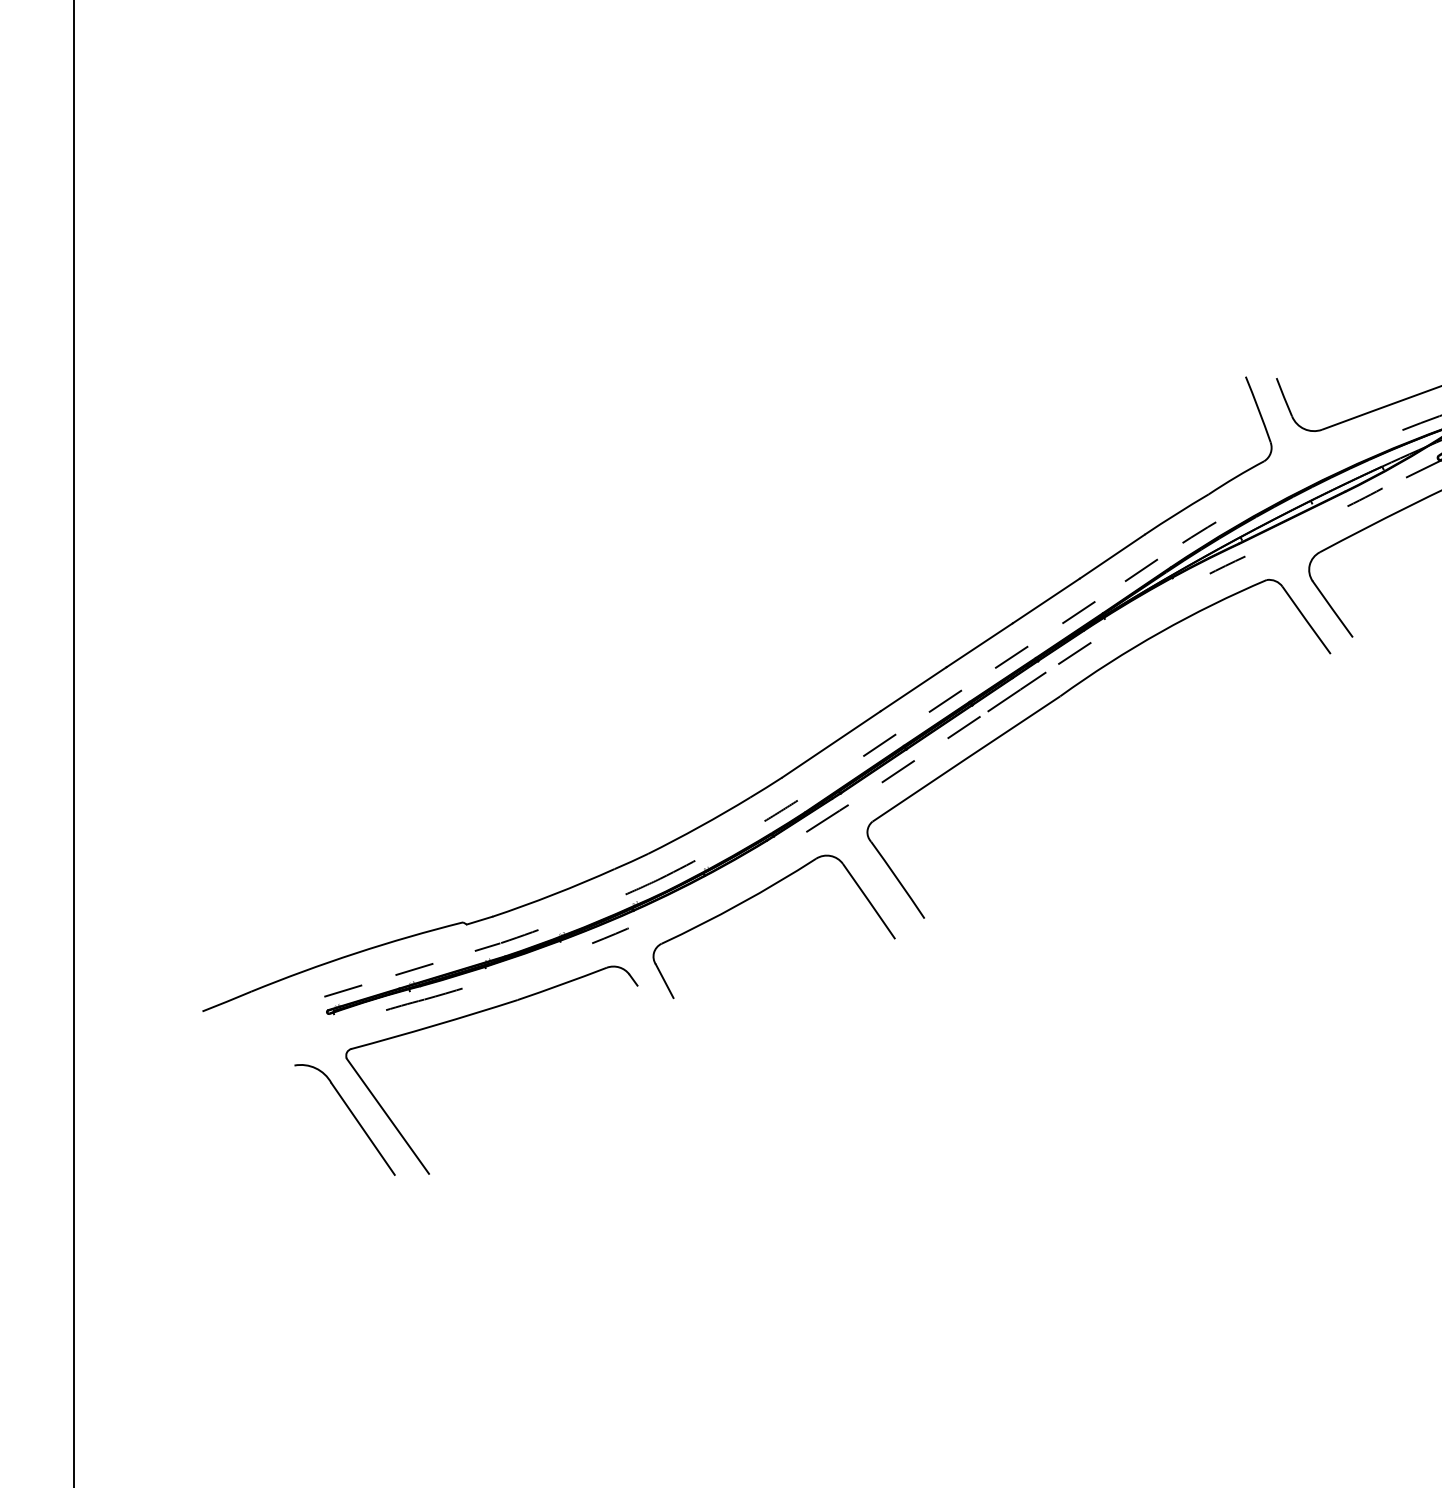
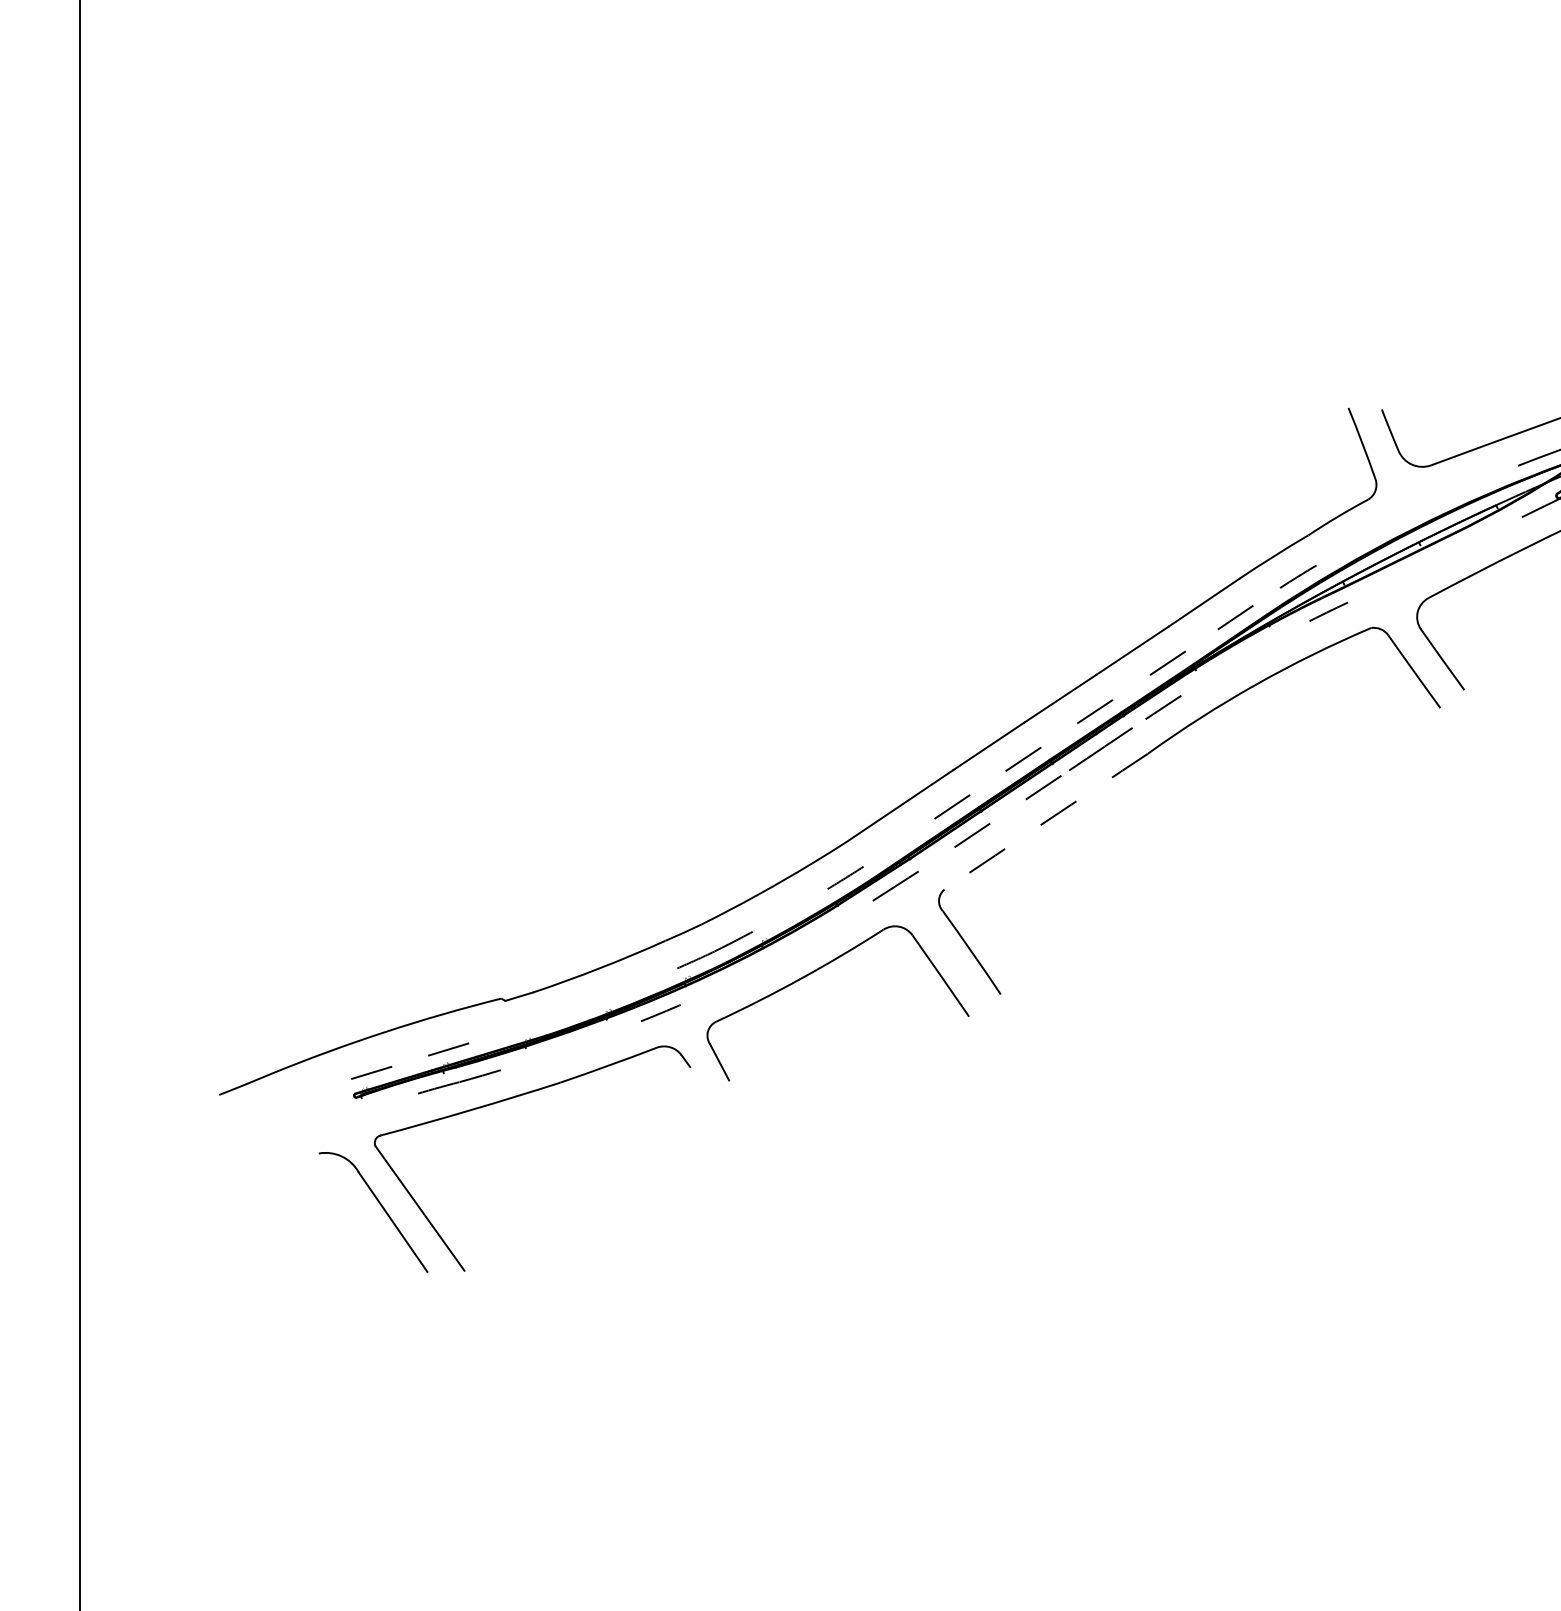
line: (1364, 497) -> (1477, 538), removed
arc: (966, 758) -> (1046, 821), solid -> dashed
line: (506, 940) -> (548, 1018), removed

